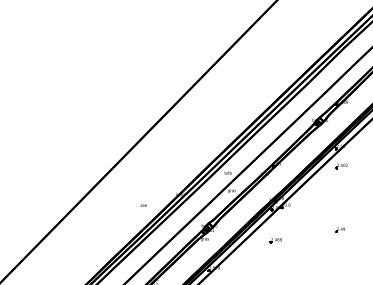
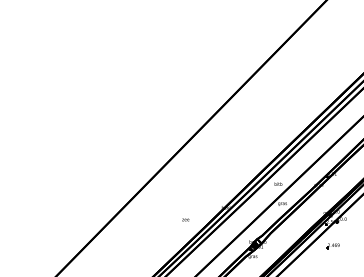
part: (275, 240) -> (332, 246), moved

